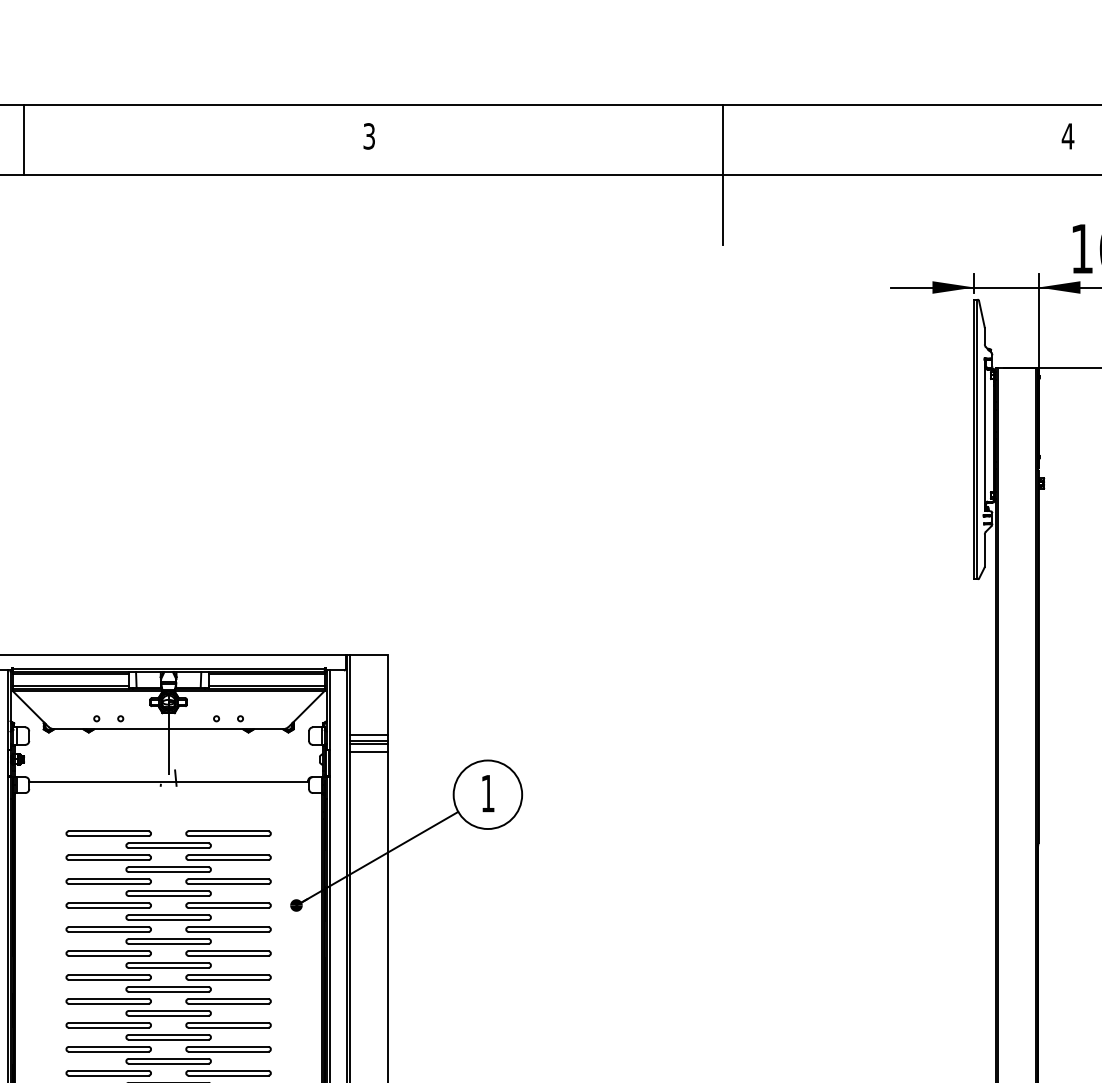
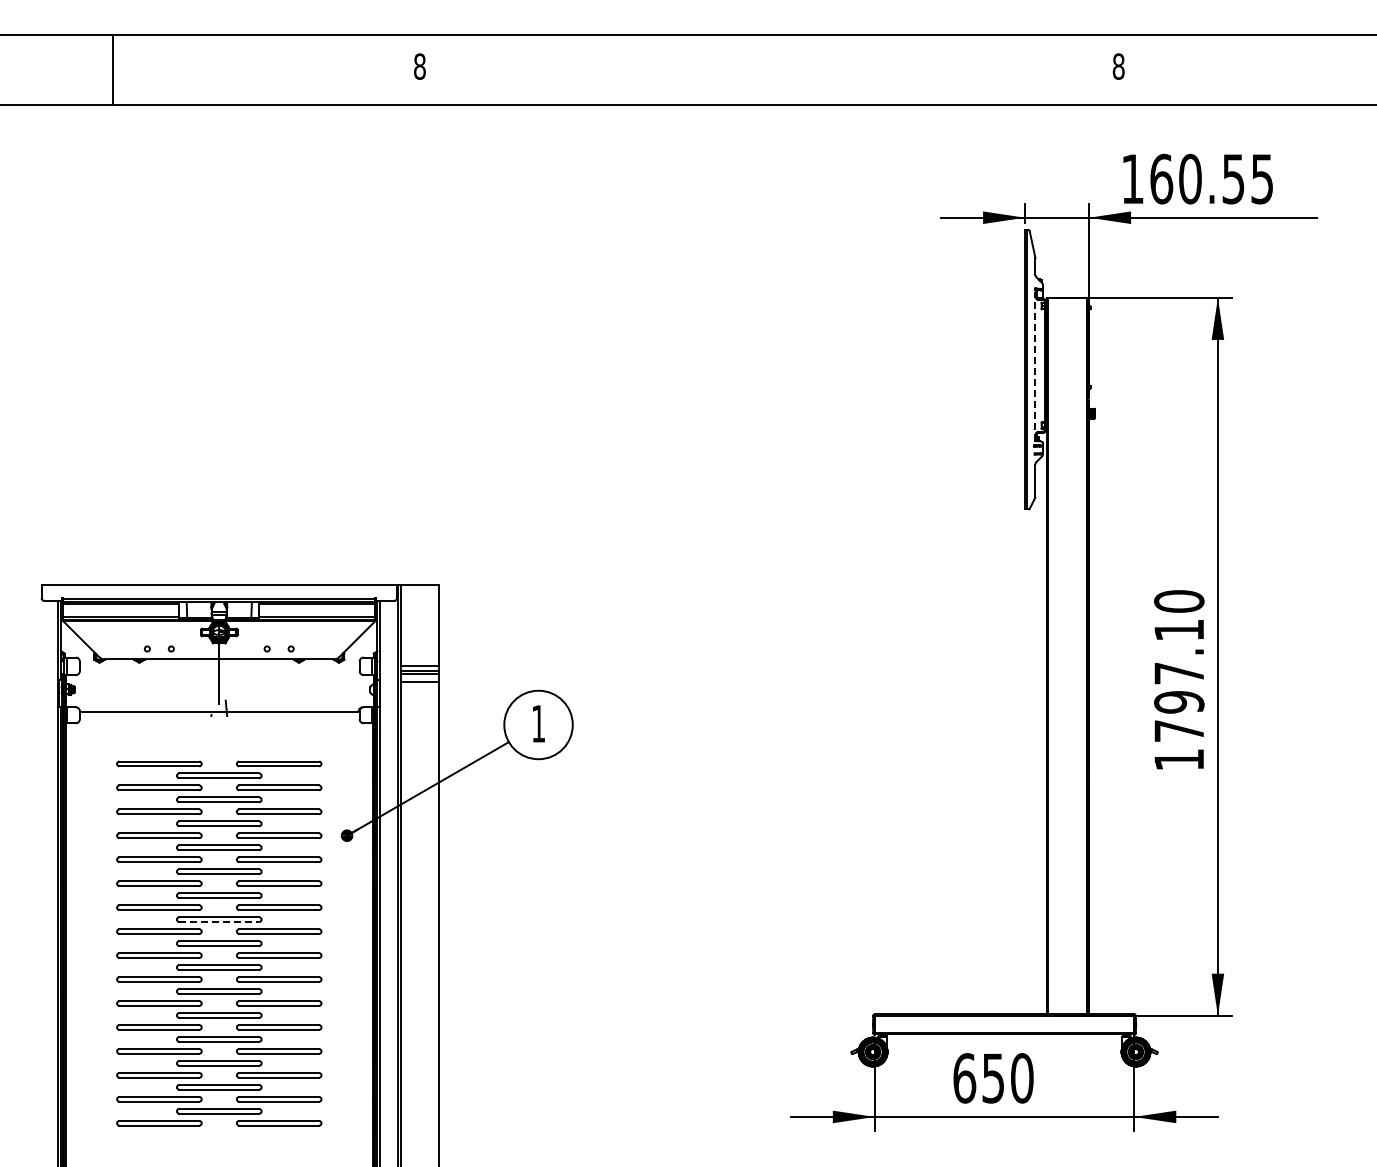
text: (368, 136) -> (419, 66), 3 -> 8
text: (1067, 136) -> (1118, 66), 4 -> 8
line: (23, 139) -> (112, 69), moved
line: (722, 174) -> (773, 104), removed
line: (984, 437) -> (1035, 367), solid -> dashed
line: (168, 992) -> (219, 922), solid -> dashed

